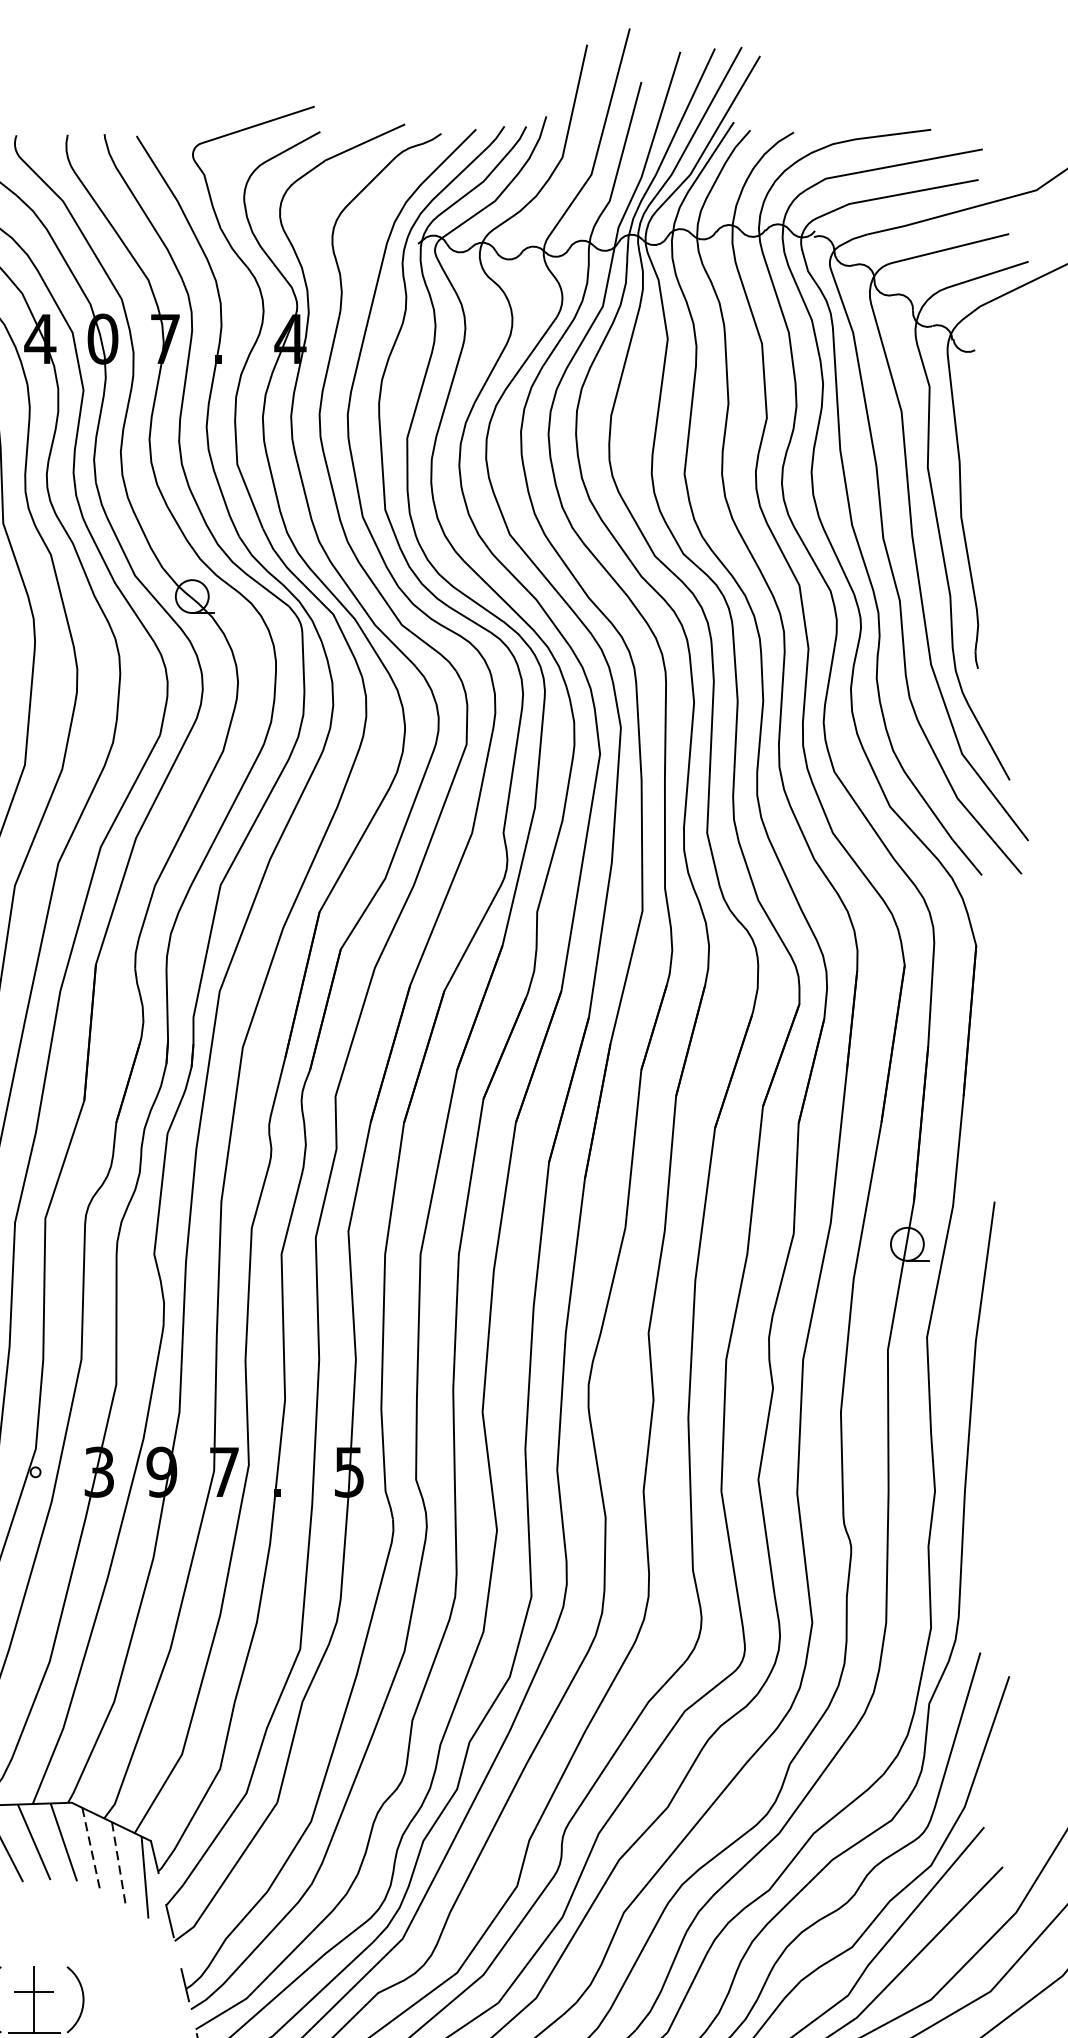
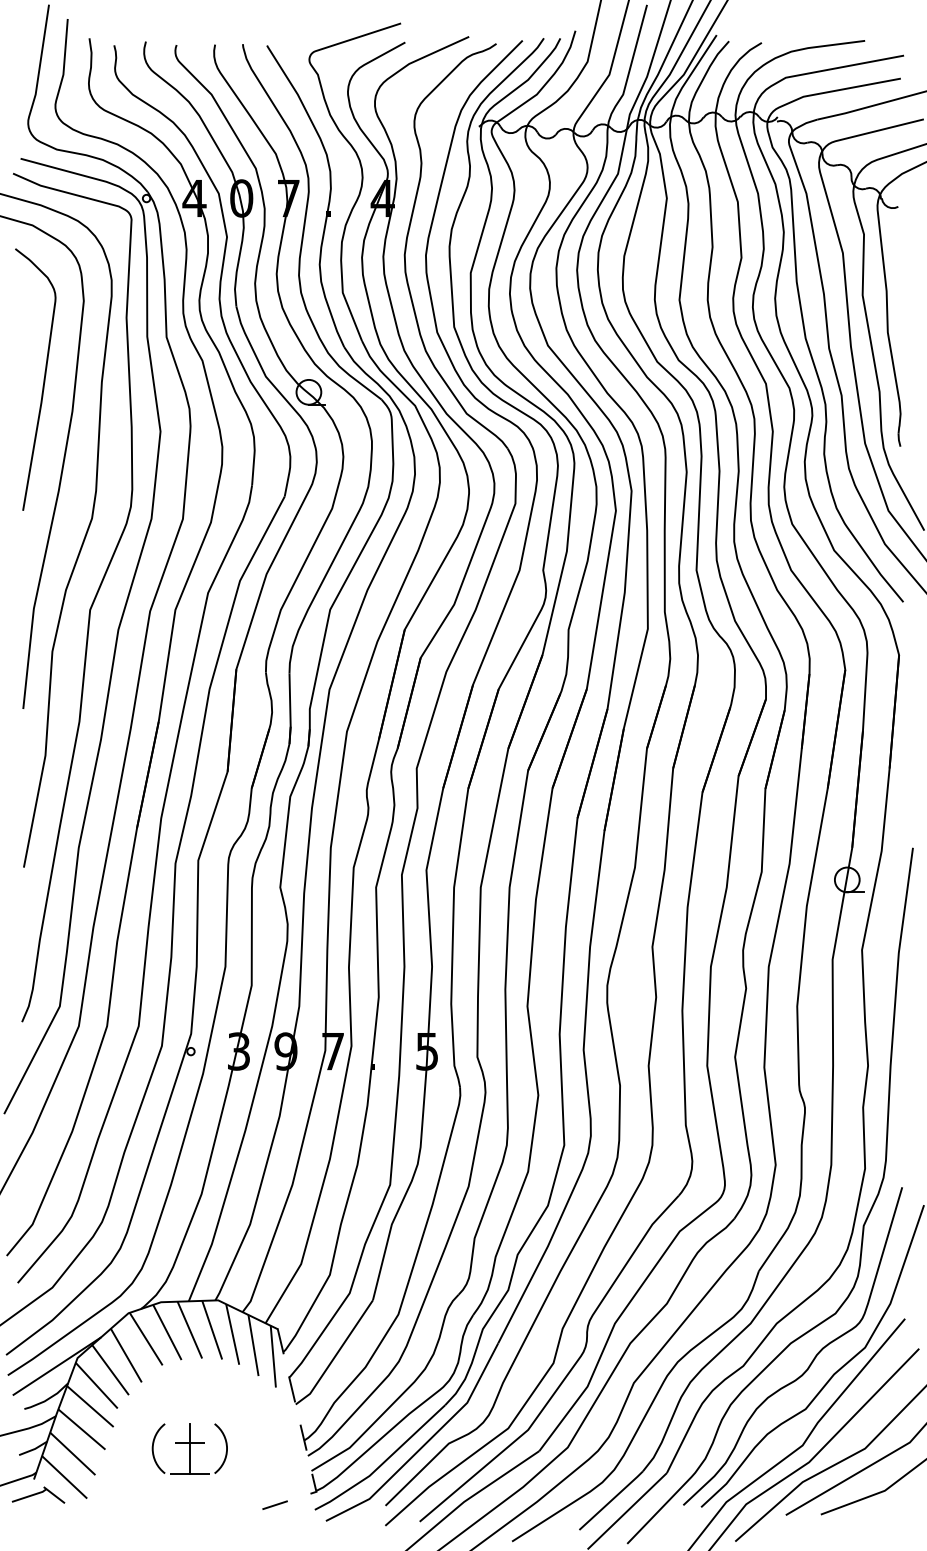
line: (90, 1848) -> (232, 1334), dashed -> solid
line: (118, 1862) -> (253, 1345), dashed -> solid

